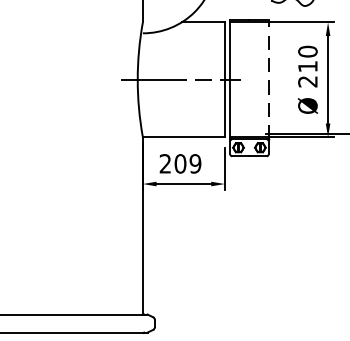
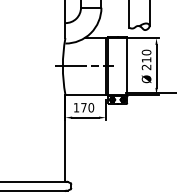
line: (269, 77) -> (127, 65), dashed -> solid
text: (179, 163) -> (83, 107), 209 -> 170

